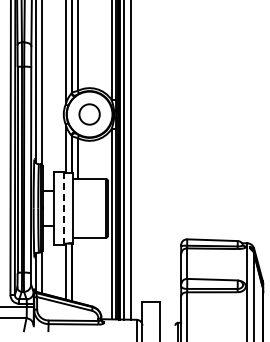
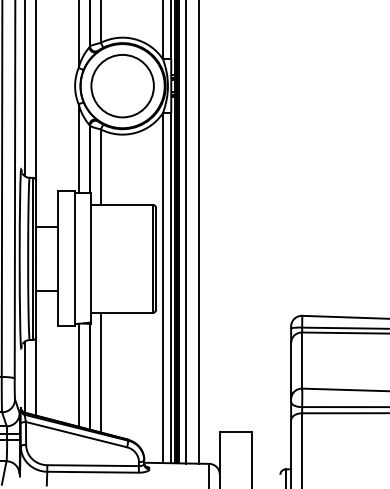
circle: (89, 114) -> (122, 86), size x1.67
line: (63, 208) -> (74, 259), dashed -> solid
line: (77, 269) -> (100, 371), added

